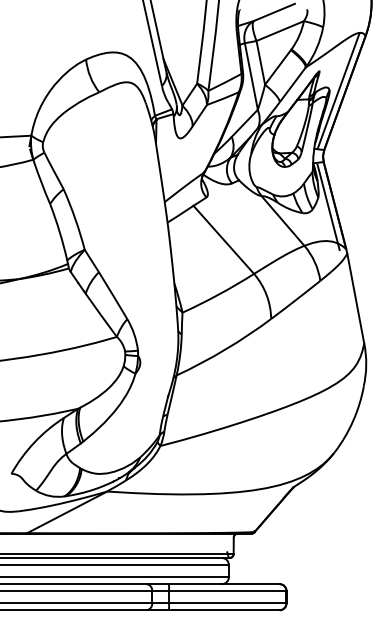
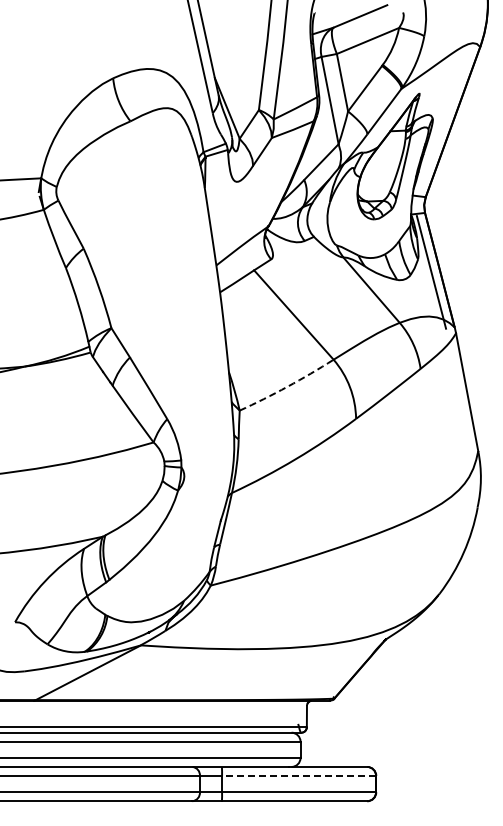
line: (338, 90) -> (444, 119), removed
arc: (218, 294) -> (287, 386), solid -> dashed
line: (228, 590) -> (299, 775), solid -> dashed

